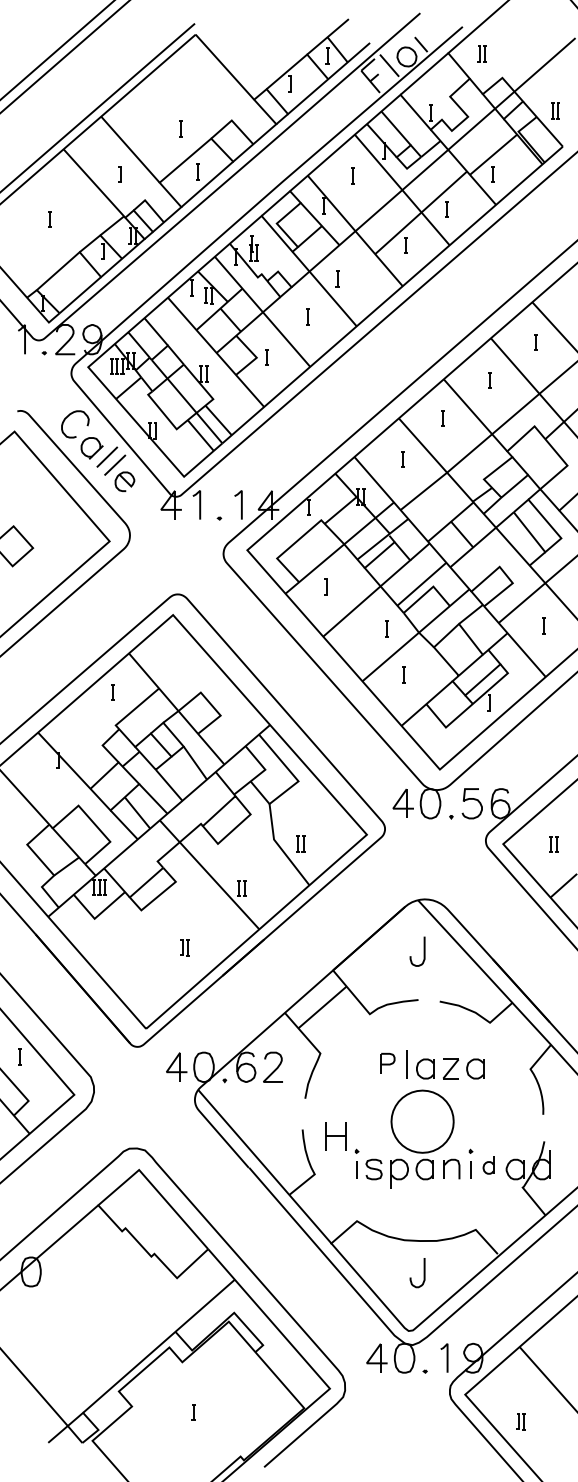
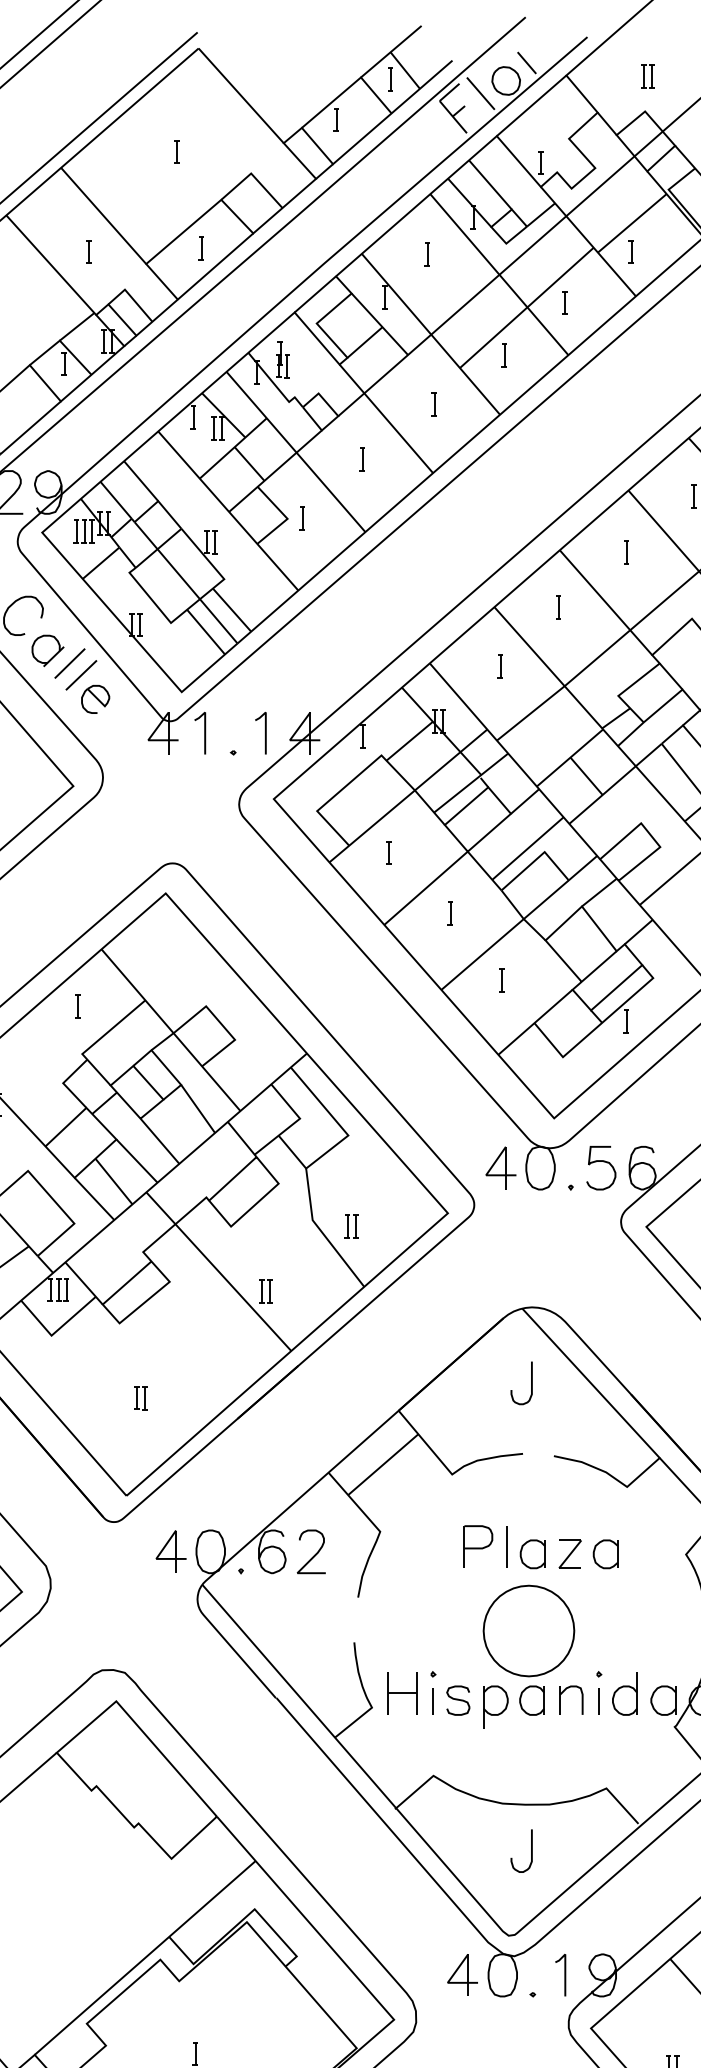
part: (481, 53) -> (646, 75), moved
line: (180, 128) -> (176, 151), moved
part: (337, 278) -> (434, 403), moved
line: (386, 628) -> (450, 913), moved
part: (184, 947) -> (140, 1397), moved
part: (387, 1063) -> (477, 1546), size x1.43
part: (335, 1136) -> (402, 1693), moved
part: (488, 1165) -> (624, 1694), size x1.67

